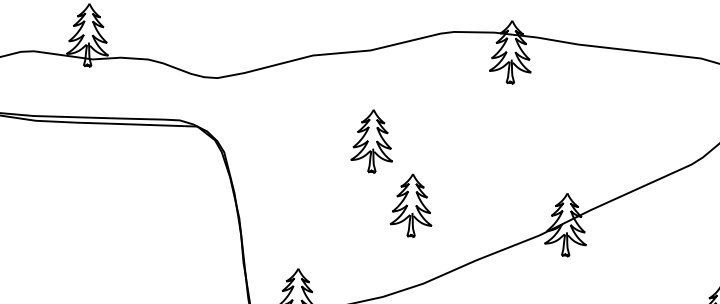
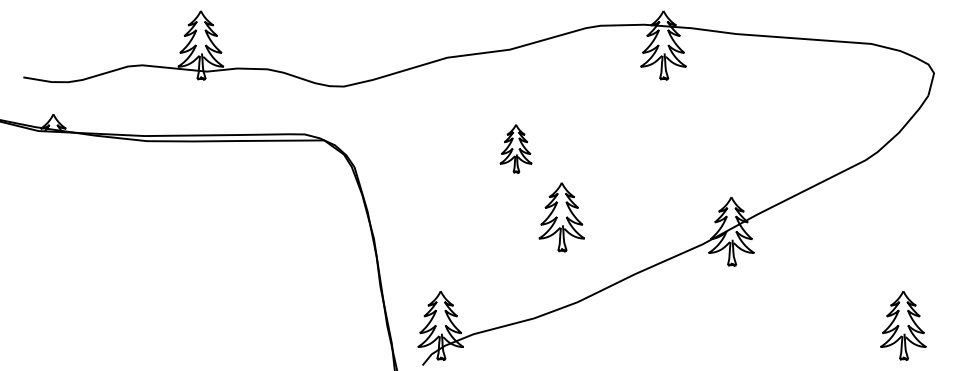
part: (371, 140) -> (515, 148), size x0.7

